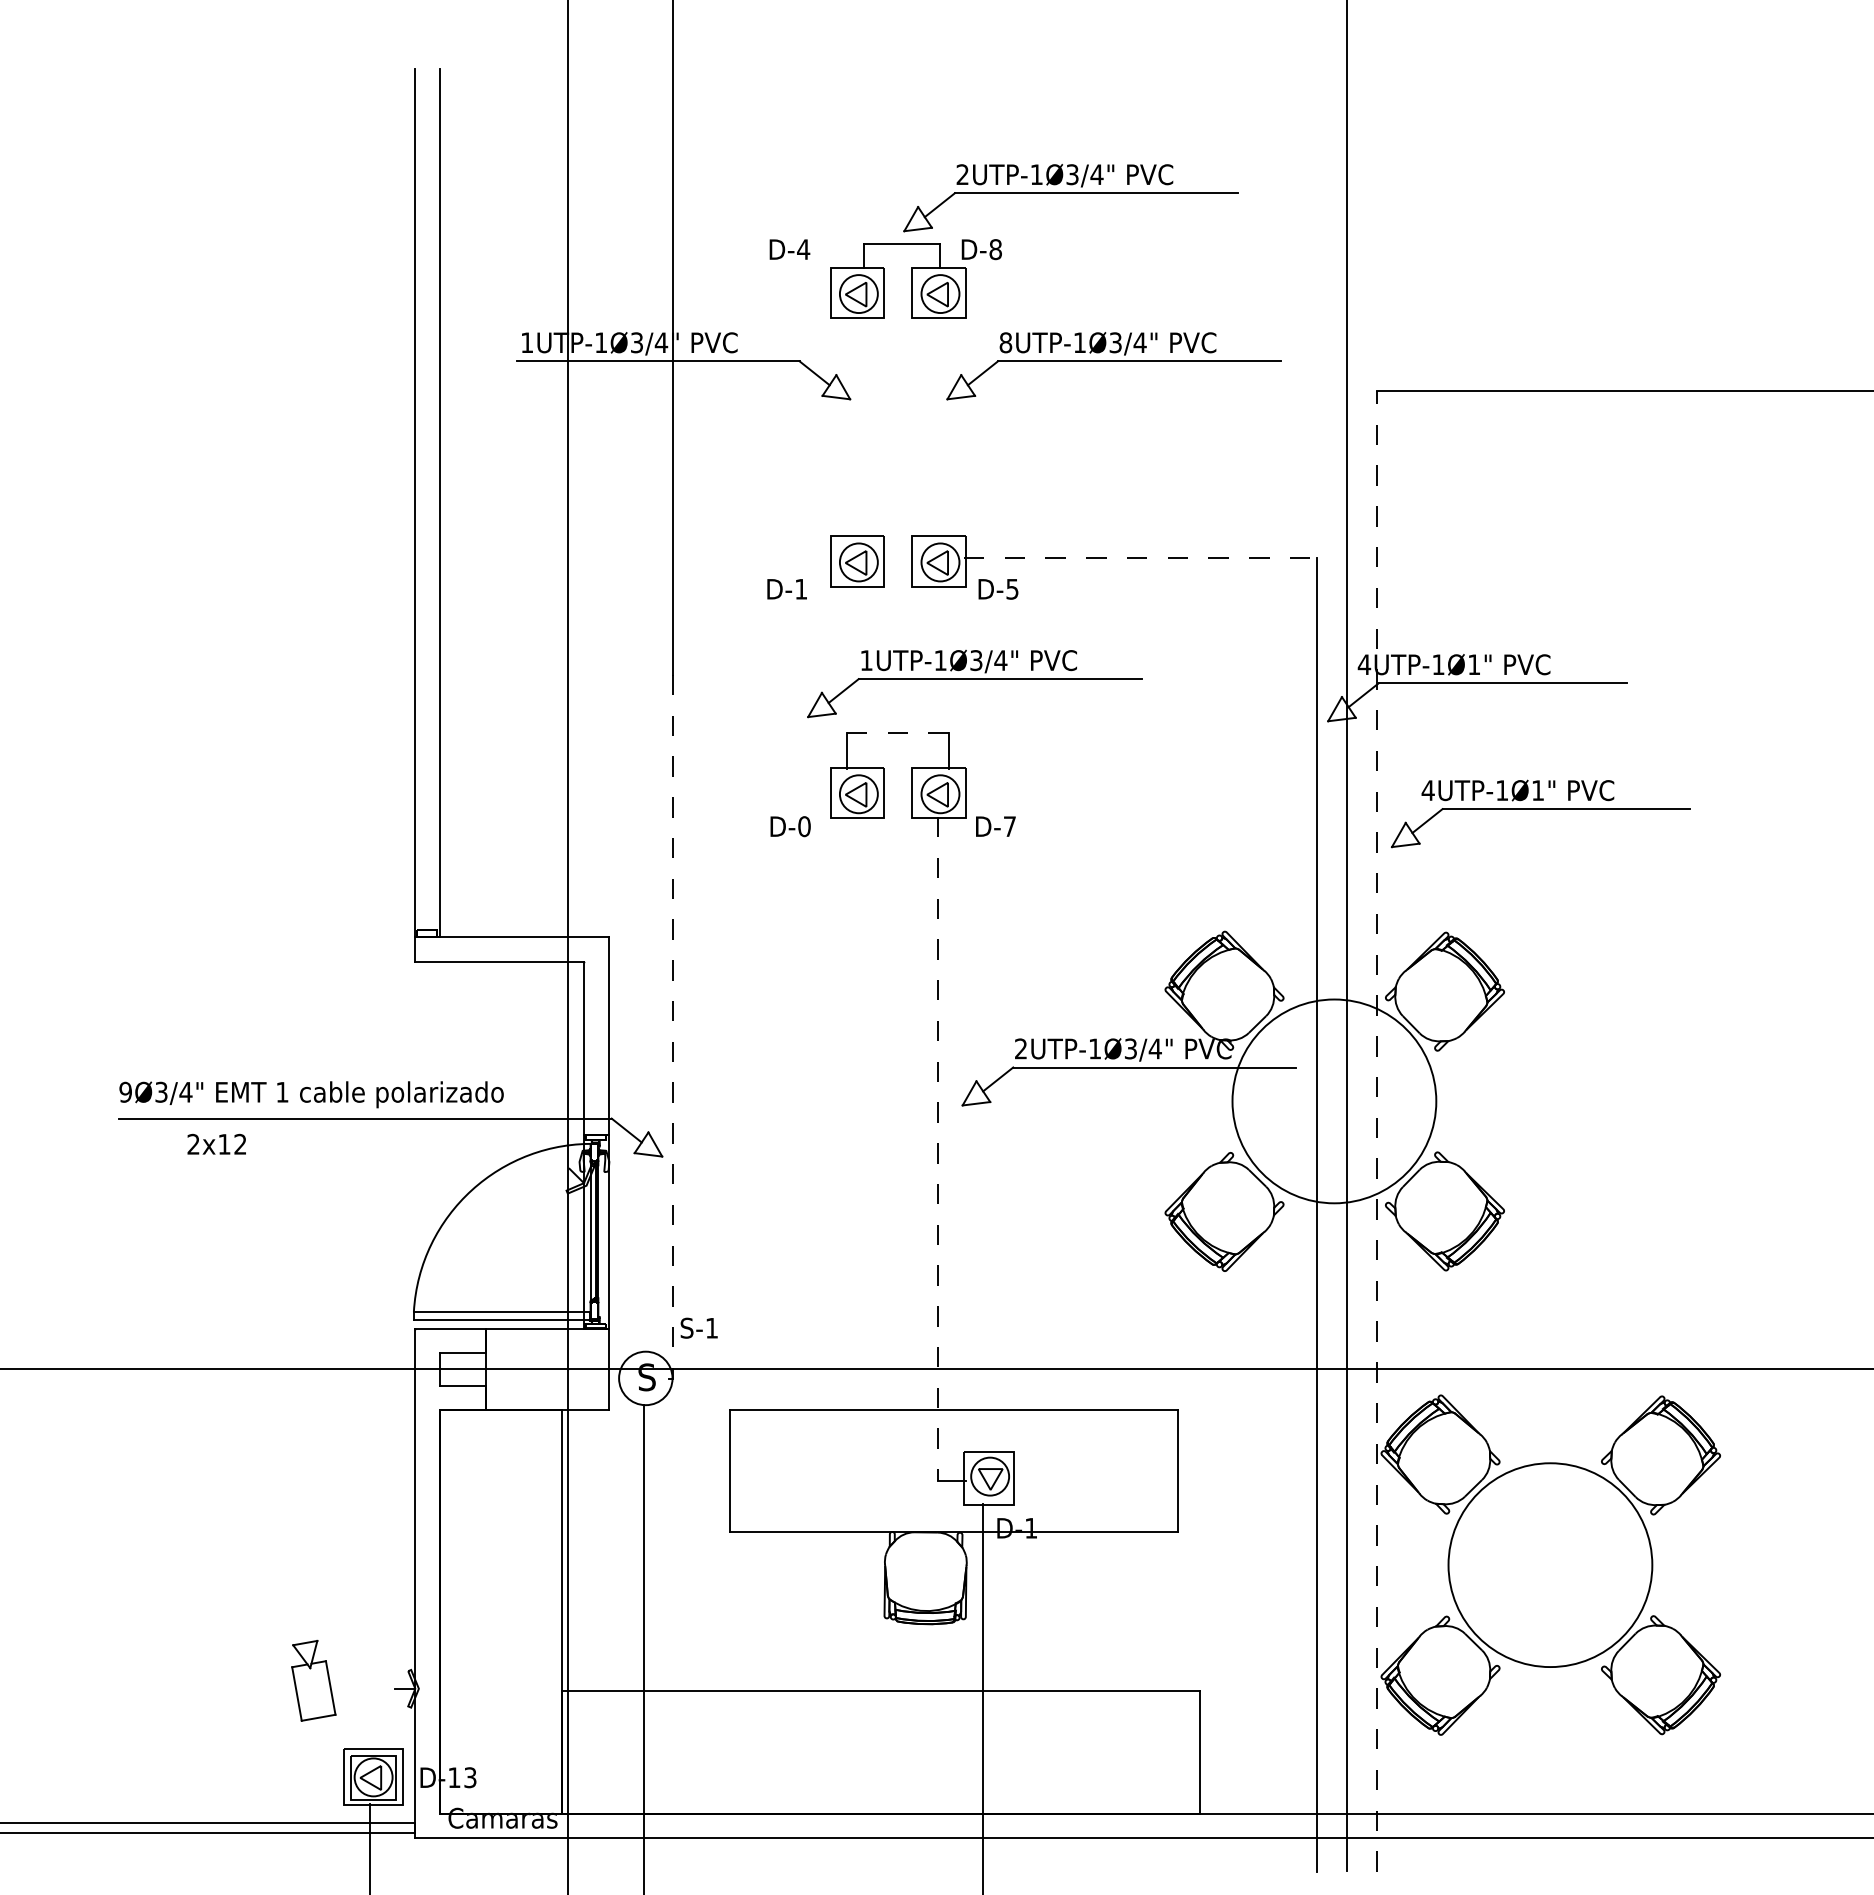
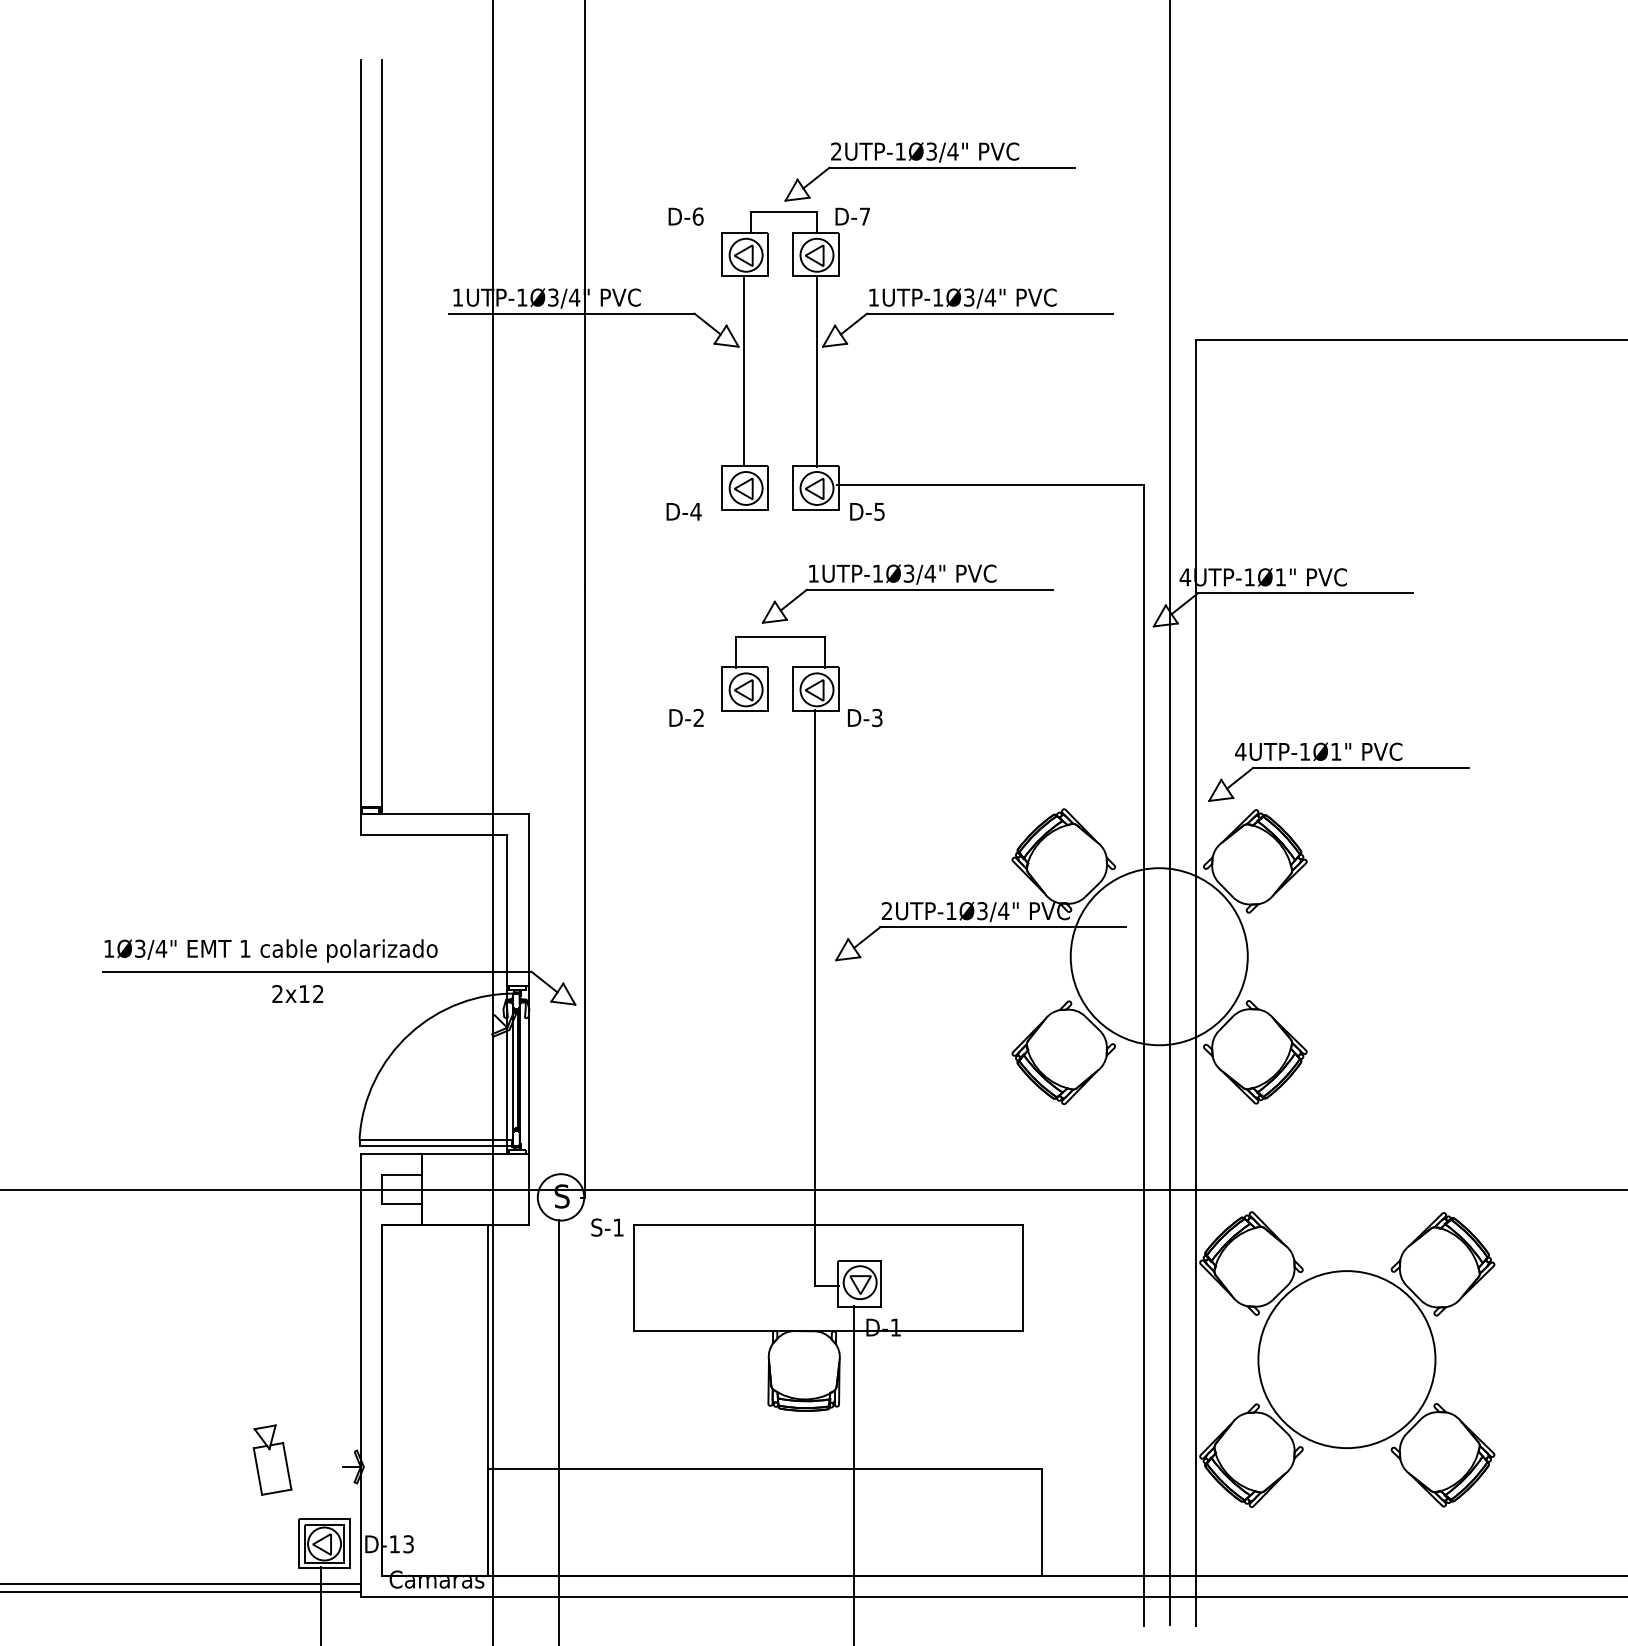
text: (803, 249) -> (698, 216), D-4 -> D-6
text: (995, 249) -> (864, 216), D-8 -> D-7
text: (1005, 342) -> (873, 297), 8UTP-1Ø3/4" -> 1UTP-1Ø3/4"
line: (856, 426) -> (744, 370), added
line: (940, 427) -> (817, 371), added
line: (1140, 558) -> (990, 485), dashed -> solid
text: (800, 589) -> (695, 511), D-1 -> D-4
part: (974, 683) -> (907, 593), moved
line: (898, 733) -> (780, 637), dashed -> solid
part: (1540, 813) -> (1338, 771), moved
text: (804, 826) -> (698, 717), D-0 -> D-2
text: (1009, 826) -> (876, 717), D-7 -> D-3
line: (673, 1027) -> (585, 892), dashed -> solid
text: (125, 1091) -> (108, 948), 9Ø3/4" -> 1Ø3/4"
line: (1376, 1131) -> (1195, 982), dashed -> solid
text: (216, 1143) -> (297, 993), moved
line: (938, 1148) -> (815, 997), dashed -> solid
text: (698, 1327) -> (606, 1226), moved

